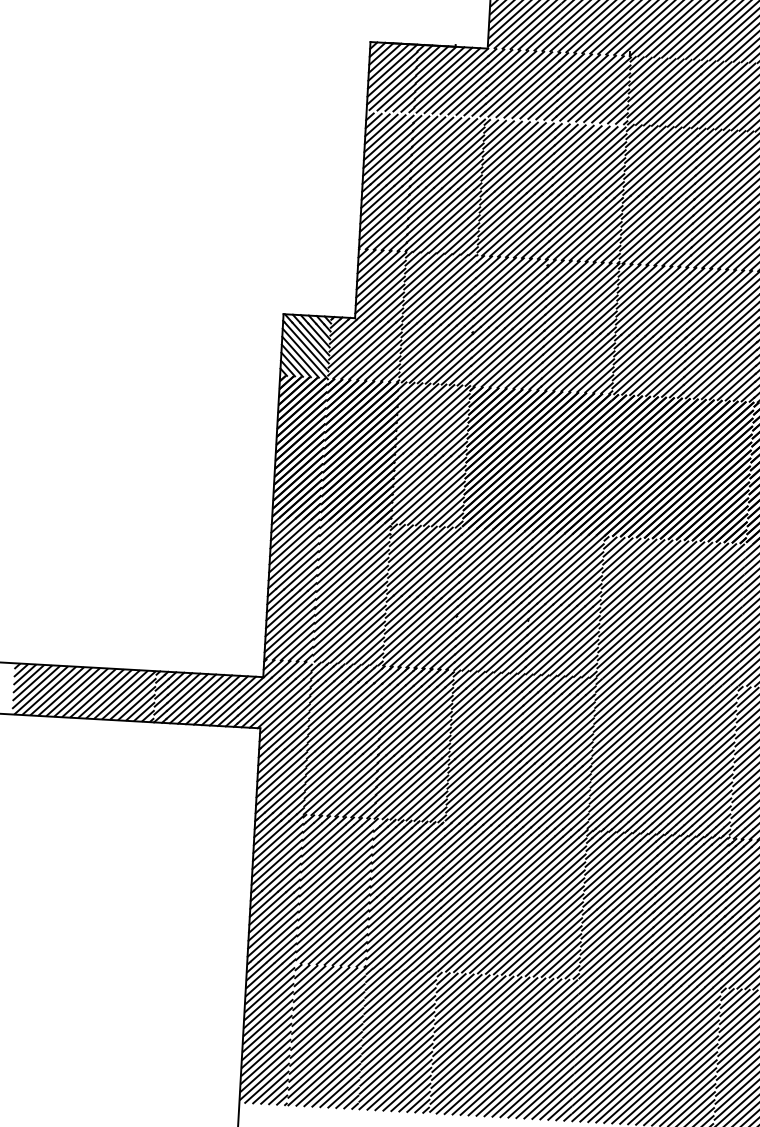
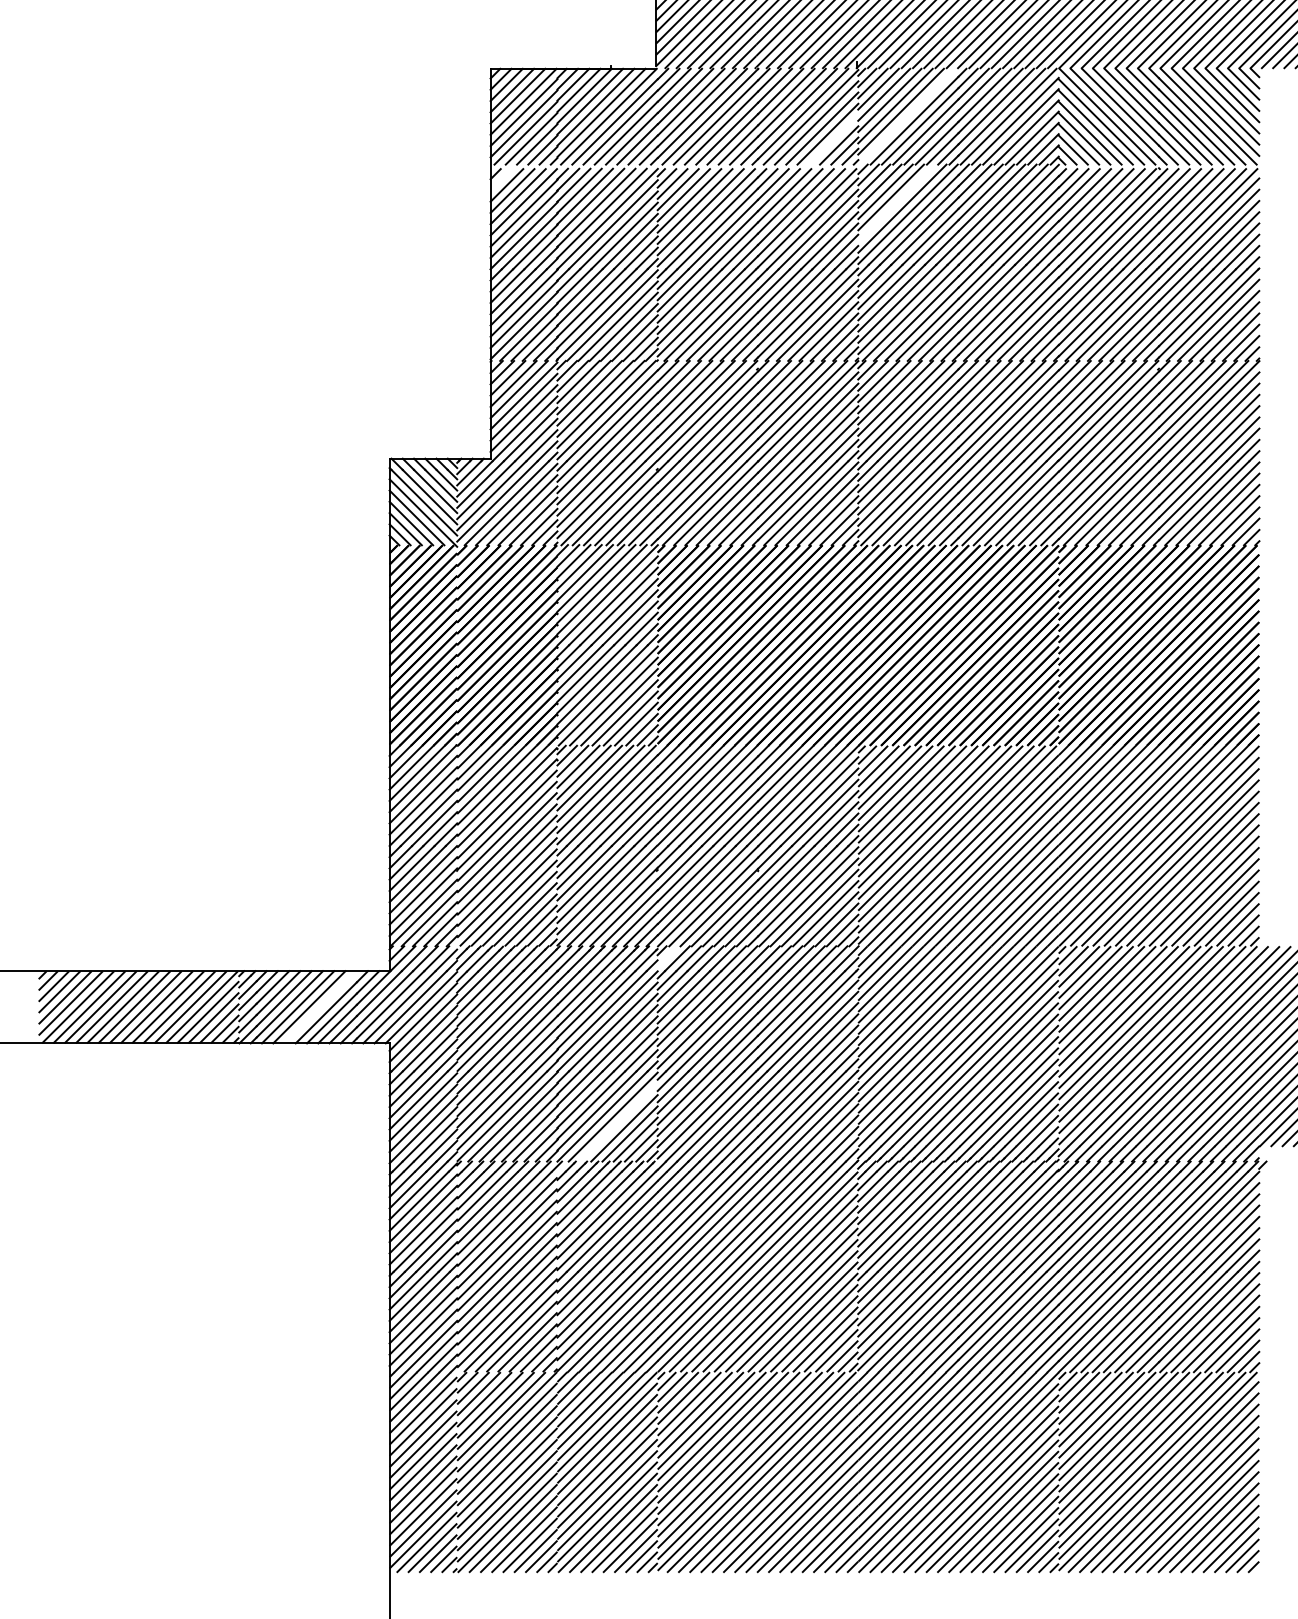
line: (663, 92) -> (907, 116), removed
line: (610, 105) -> (833, 139), removed
line: (373, 120) -> (500, 179), removed
line: (652, 152) -> (896, 202), removed
line: (460, 677) -> (667, 956), removed
line: (212, 700) -> (320, 1007), removed
line: (419, 793) -> (618, 1122), removed

